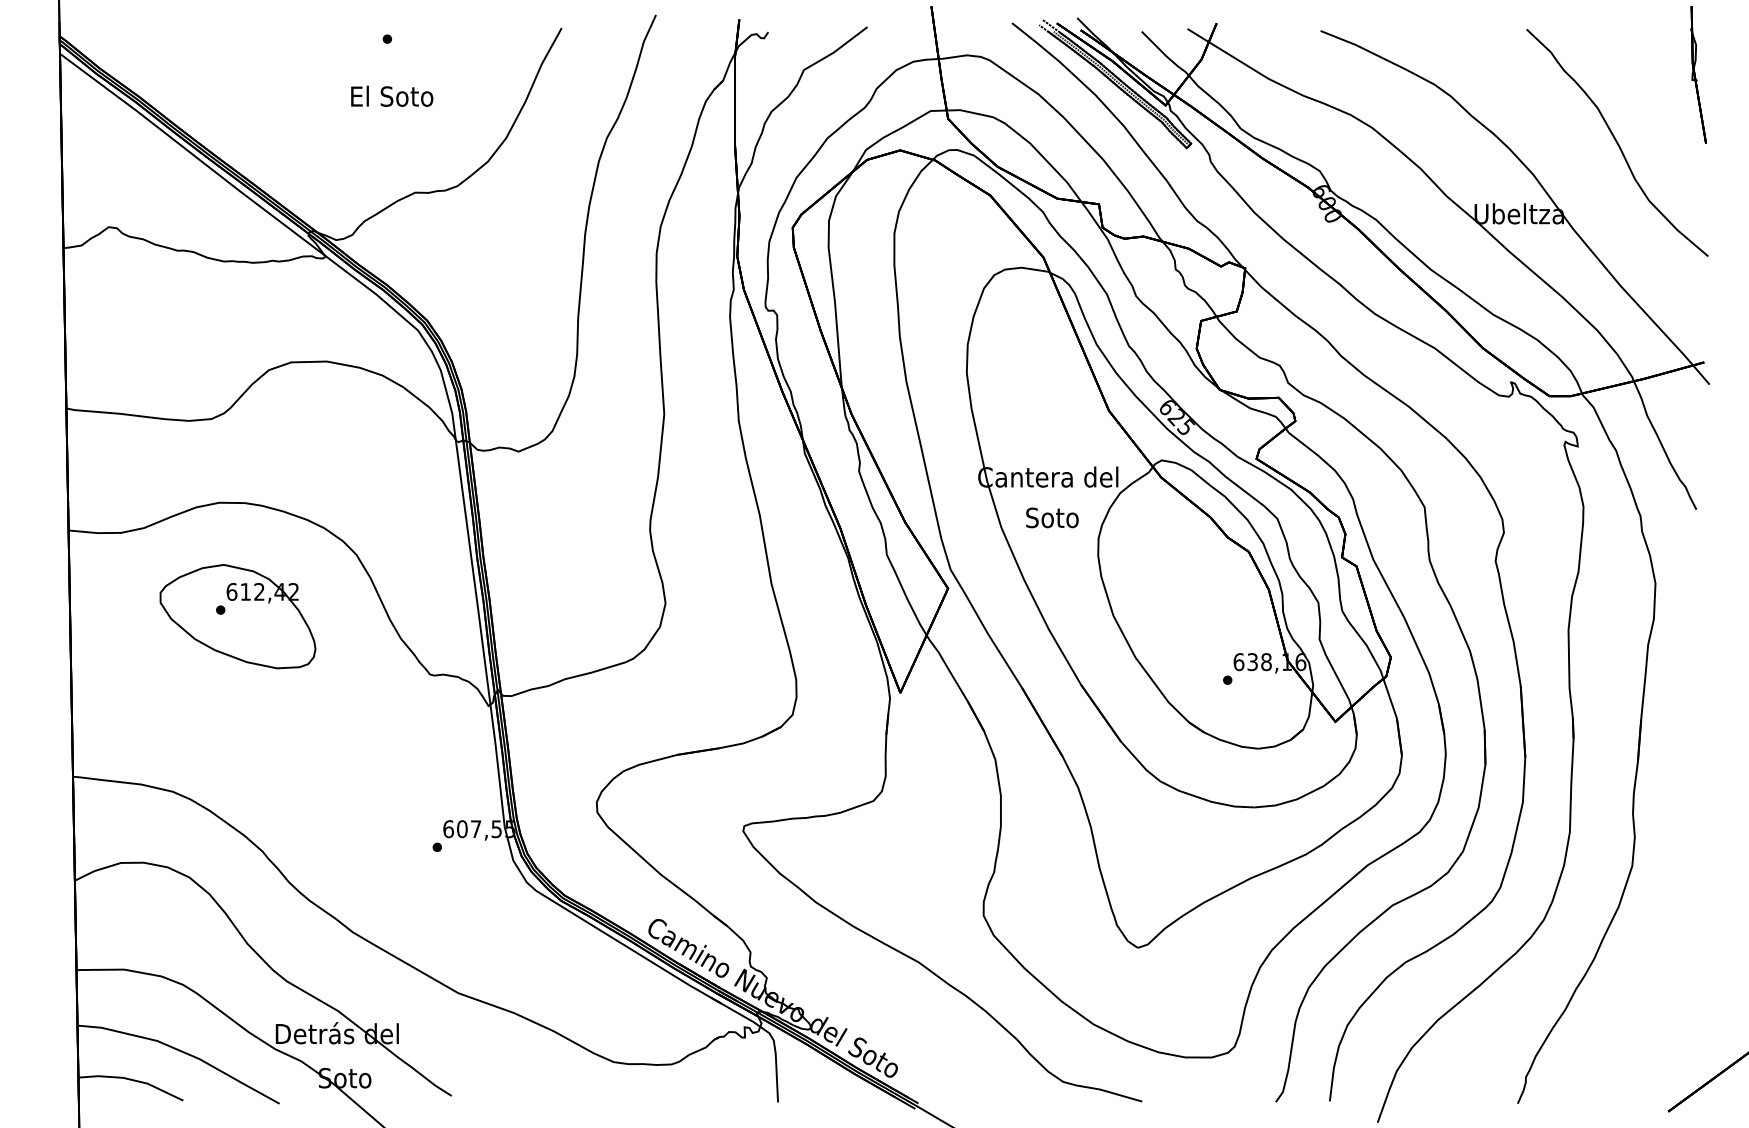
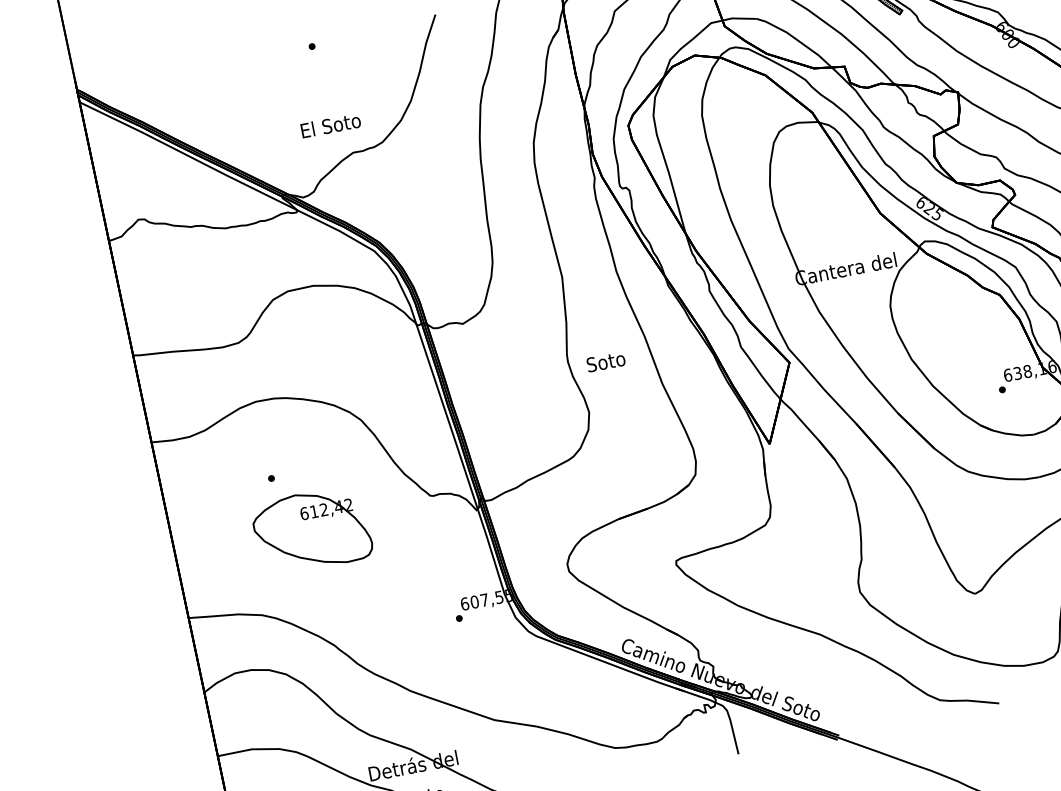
text: (392, 95) -> (330, 124), moved
text: (1052, 517) -> (606, 361), moved
part: (237, 616) -> (311, 530), moved

